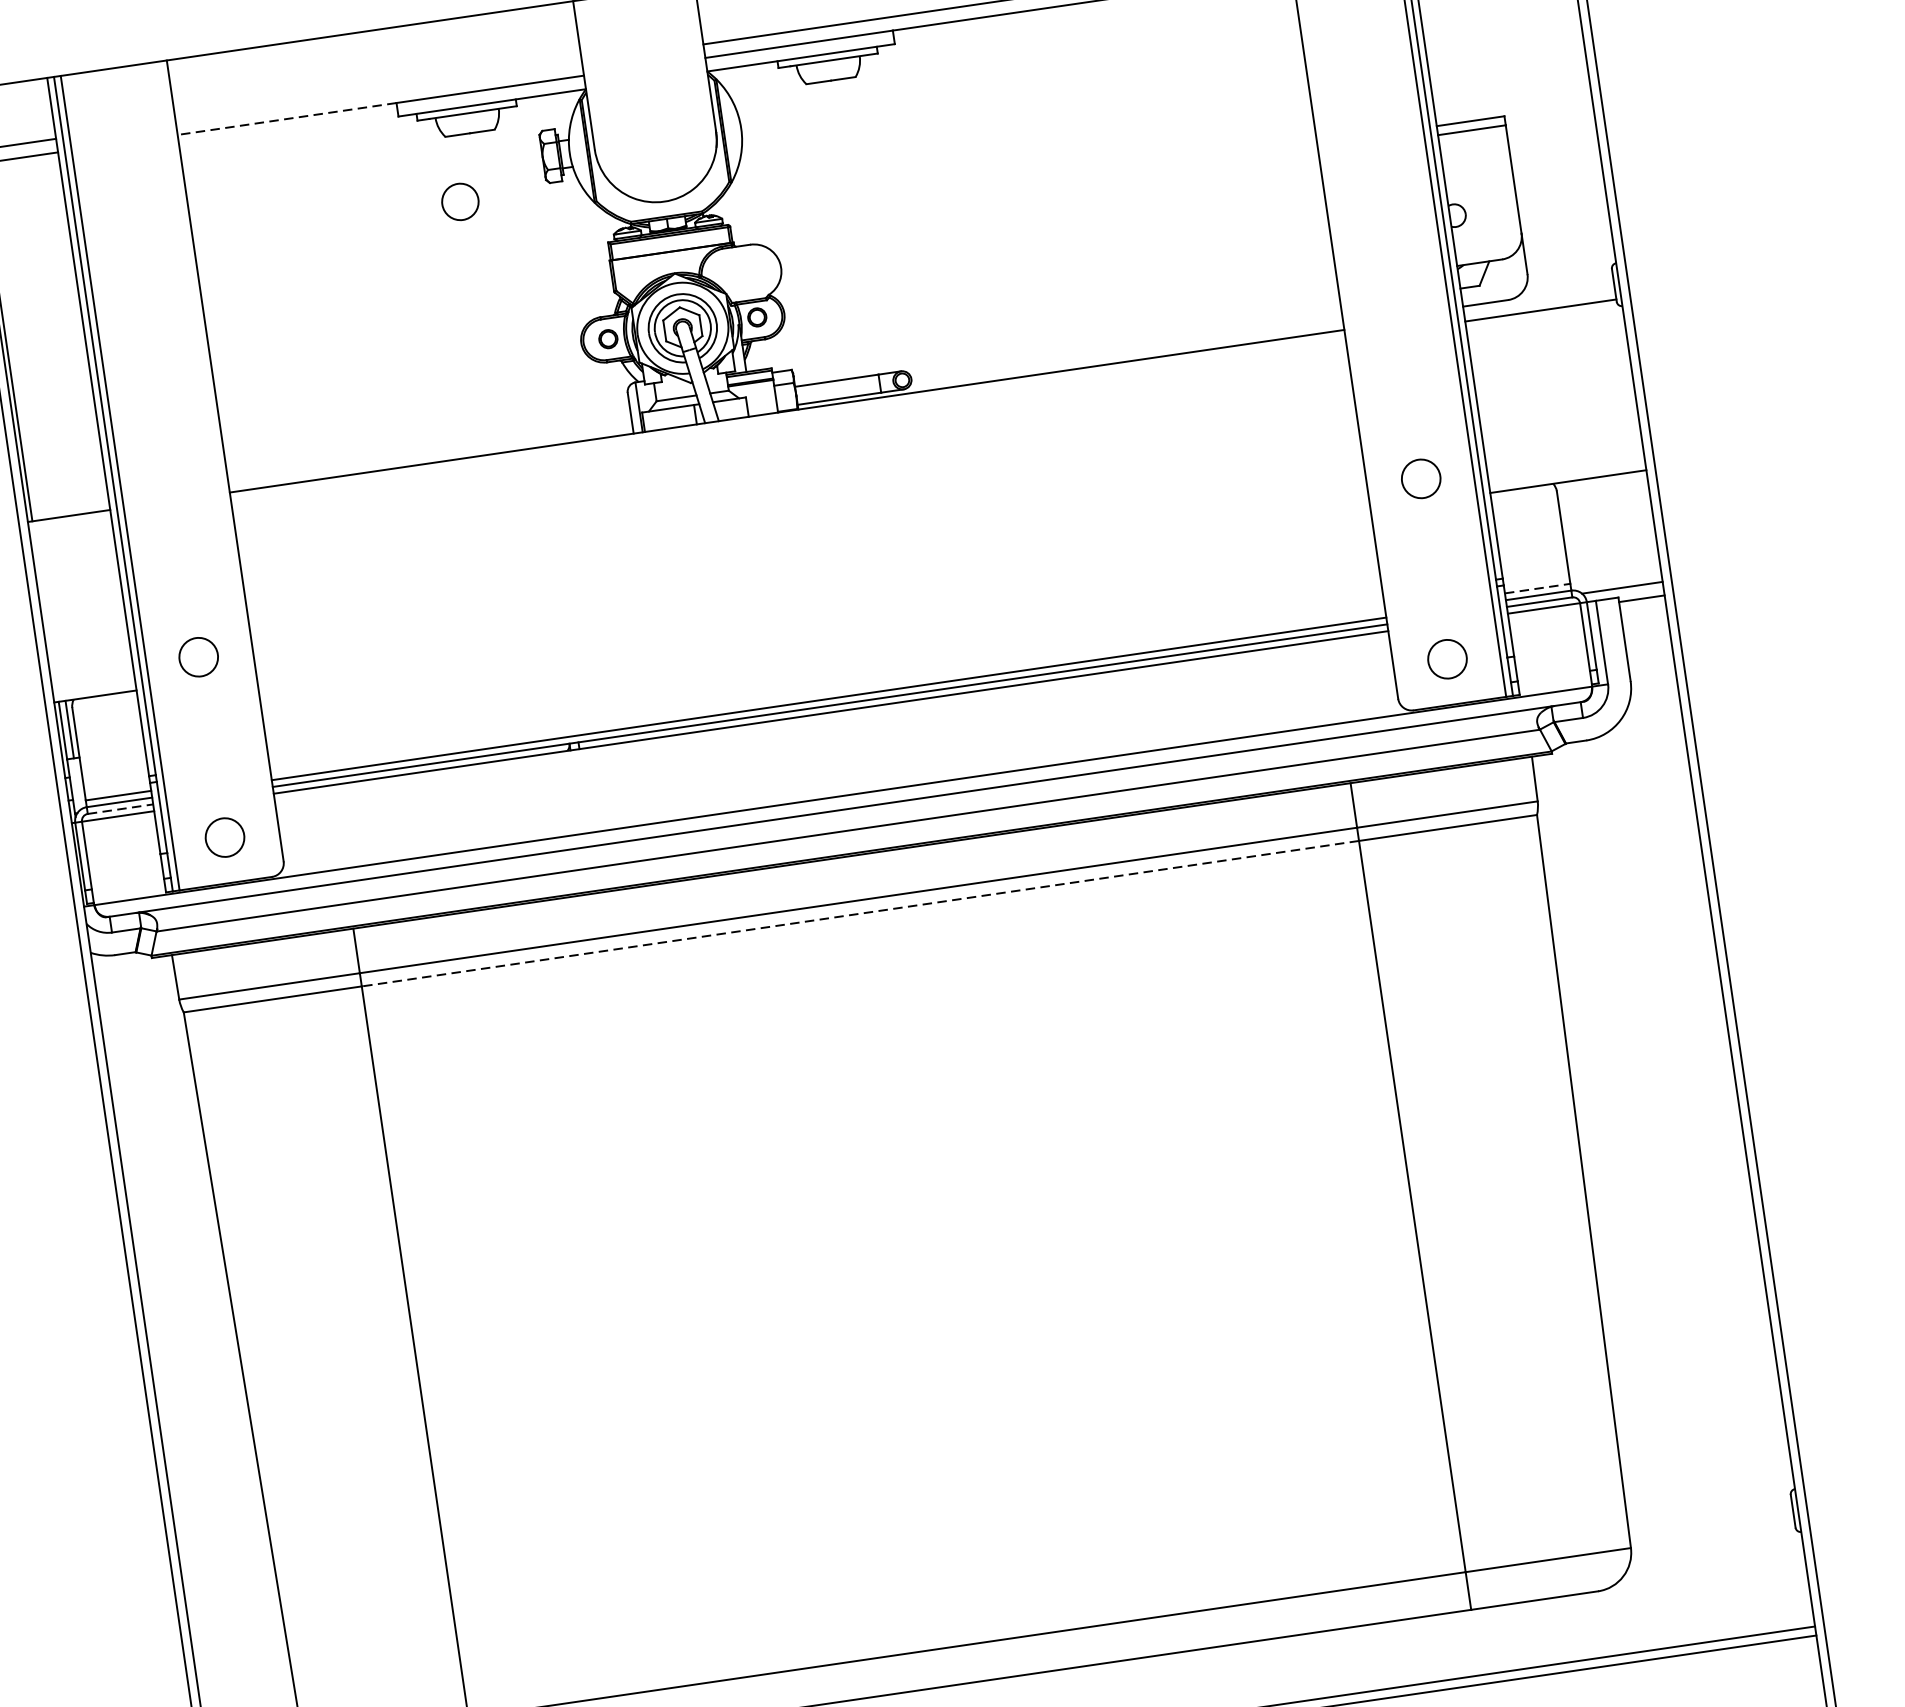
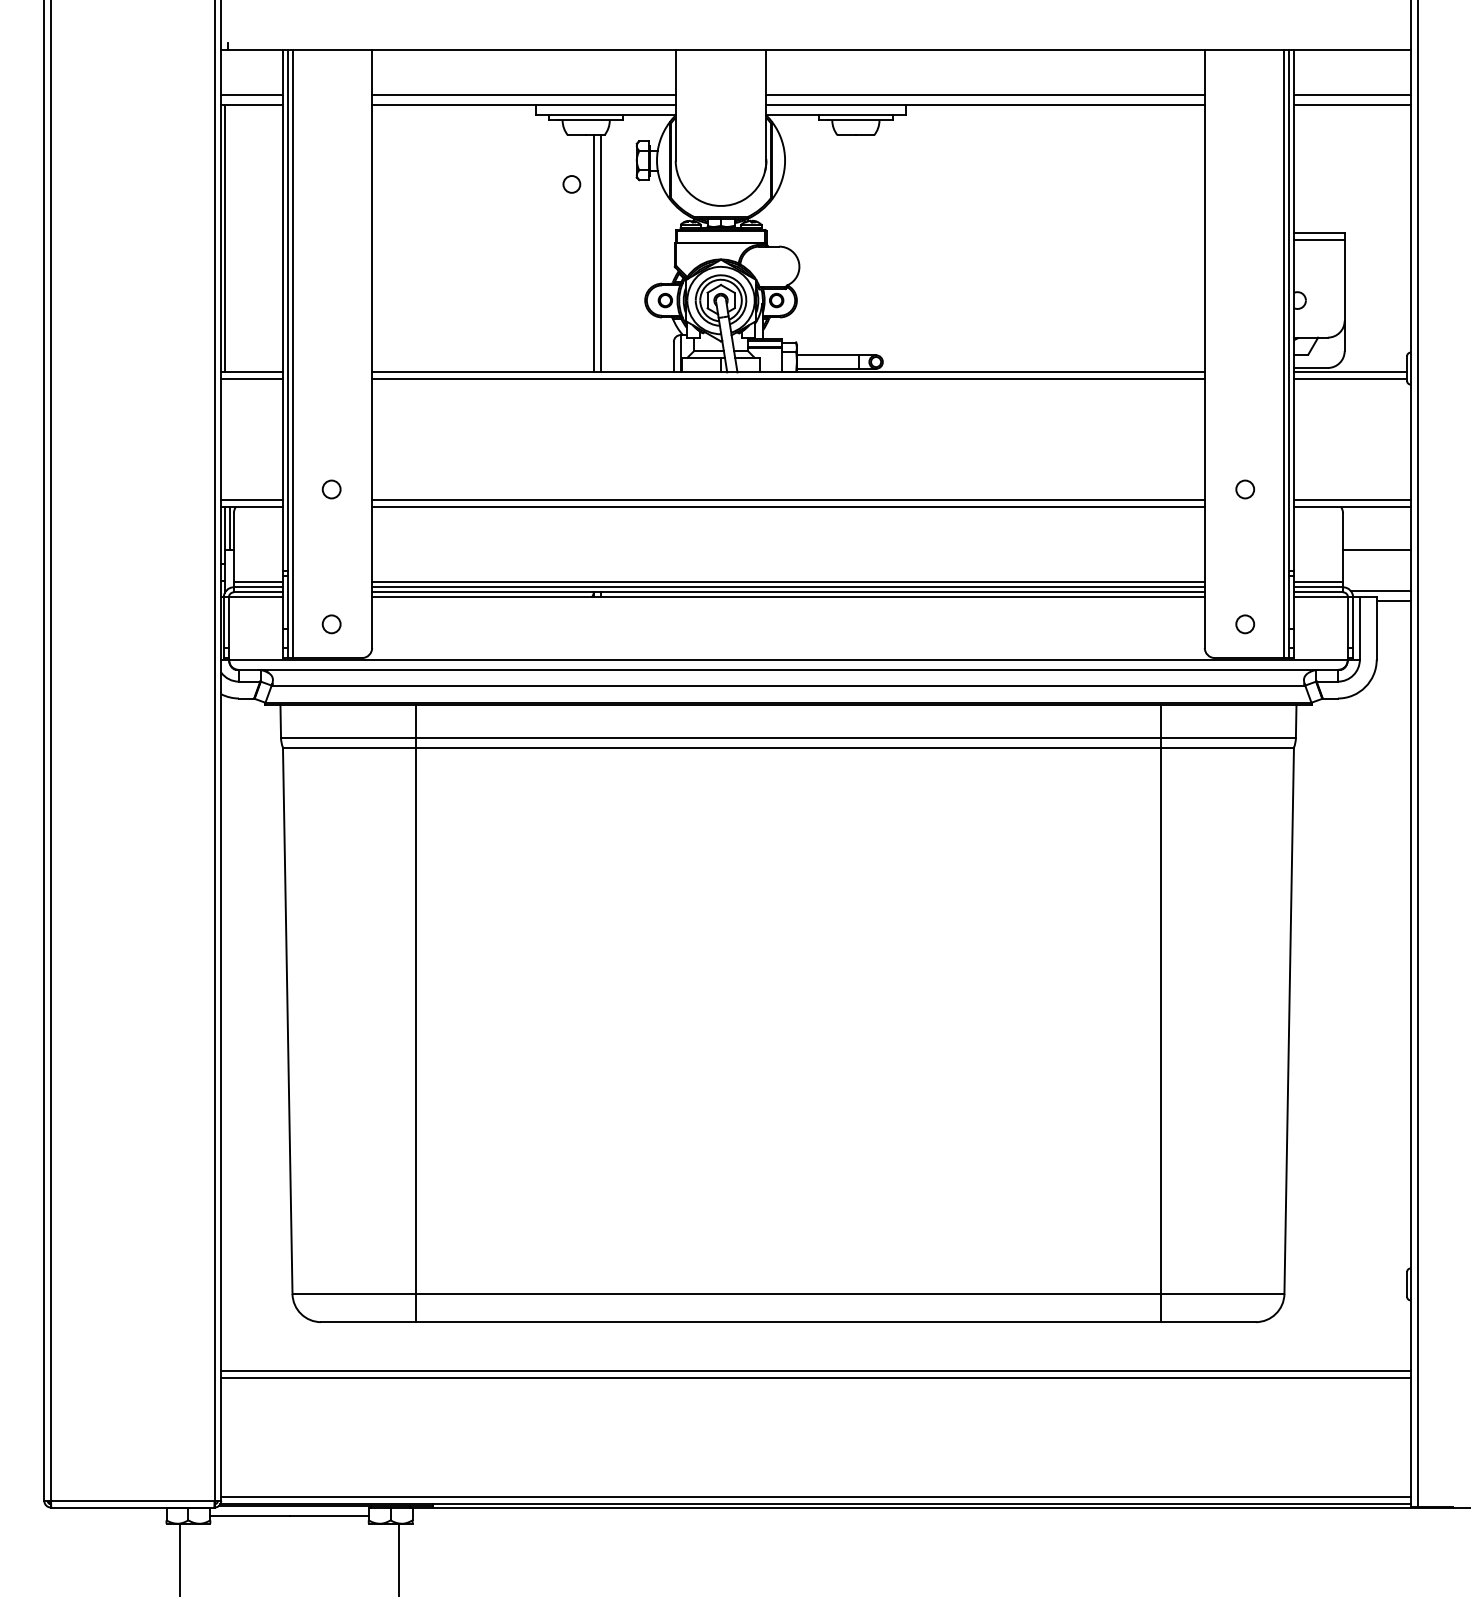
line: (378, 92) -> (523, 95), added
line: (286, 119) -> (453, 105), dashed -> solid
circle: (460, 202) -> (571, 184), size x0.62
line: (512, 288) -> (600, 253), added
line: (502, 290) -> (593, 253), added
line: (1539, 301) -> (1350, 372), added
line: (788, 420) -> (788, 379), added
line: (1567, 472) -> (1352, 500), added
circle: (1421, 478) -> (1245, 489), size x0.62
line: (69, 525) -> (251, 379), added
line: (1608, 534) -> (1376, 550), added
line: (812, 582) -> (788, 500), added
line: (1538, 588) -> (1319, 582), dashed -> solid
line: (813, 592) -> (788, 507), added
circle: (198, 657) -> (331, 489), size x0.62
circle: (1448, 659) -> (1245, 624), size x0.62
line: (93, 687) -> (251, 500), added
line: (828, 692) -> (788, 582), added
line: (120, 809) -> (258, 592), dashed -> solid
circle: (224, 837) -> (331, 624), size x0.62
line: (860, 913) -> (788, 747), dashed -> solid

